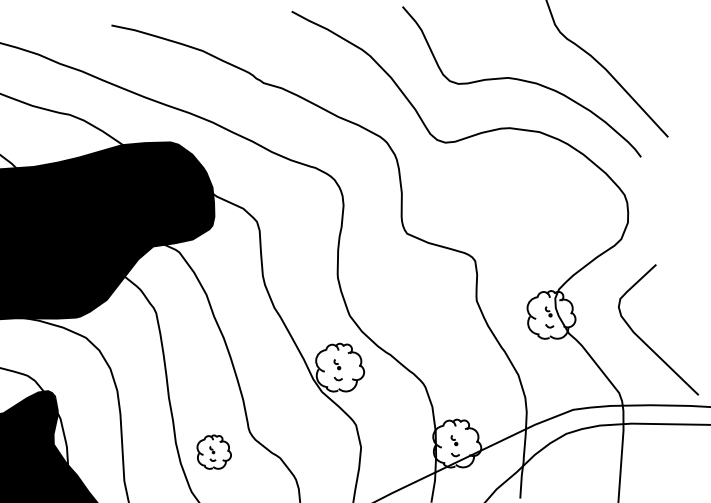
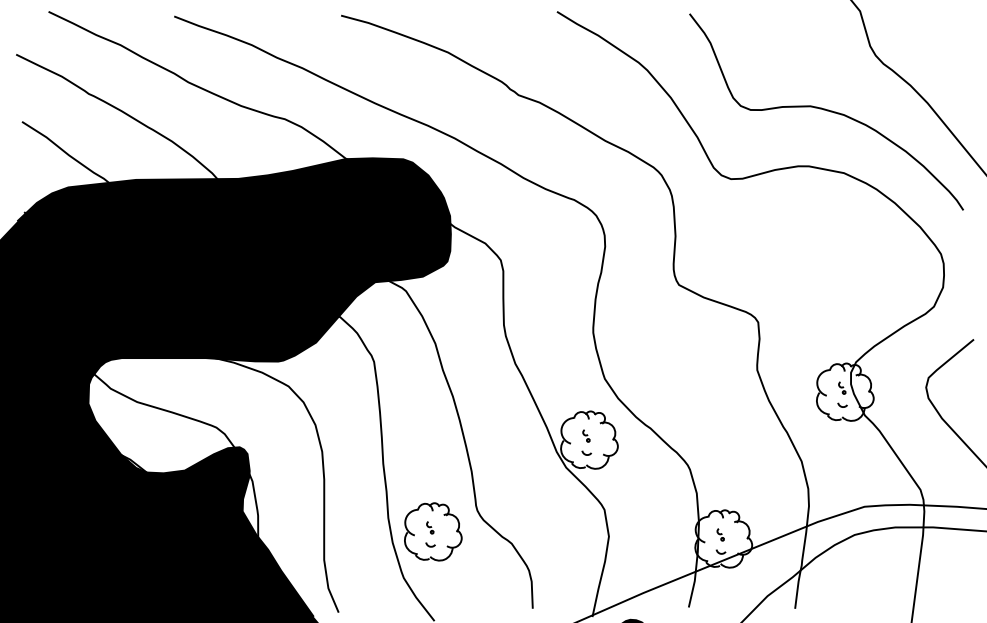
part: (214, 451) -> (433, 531), size x1.43

